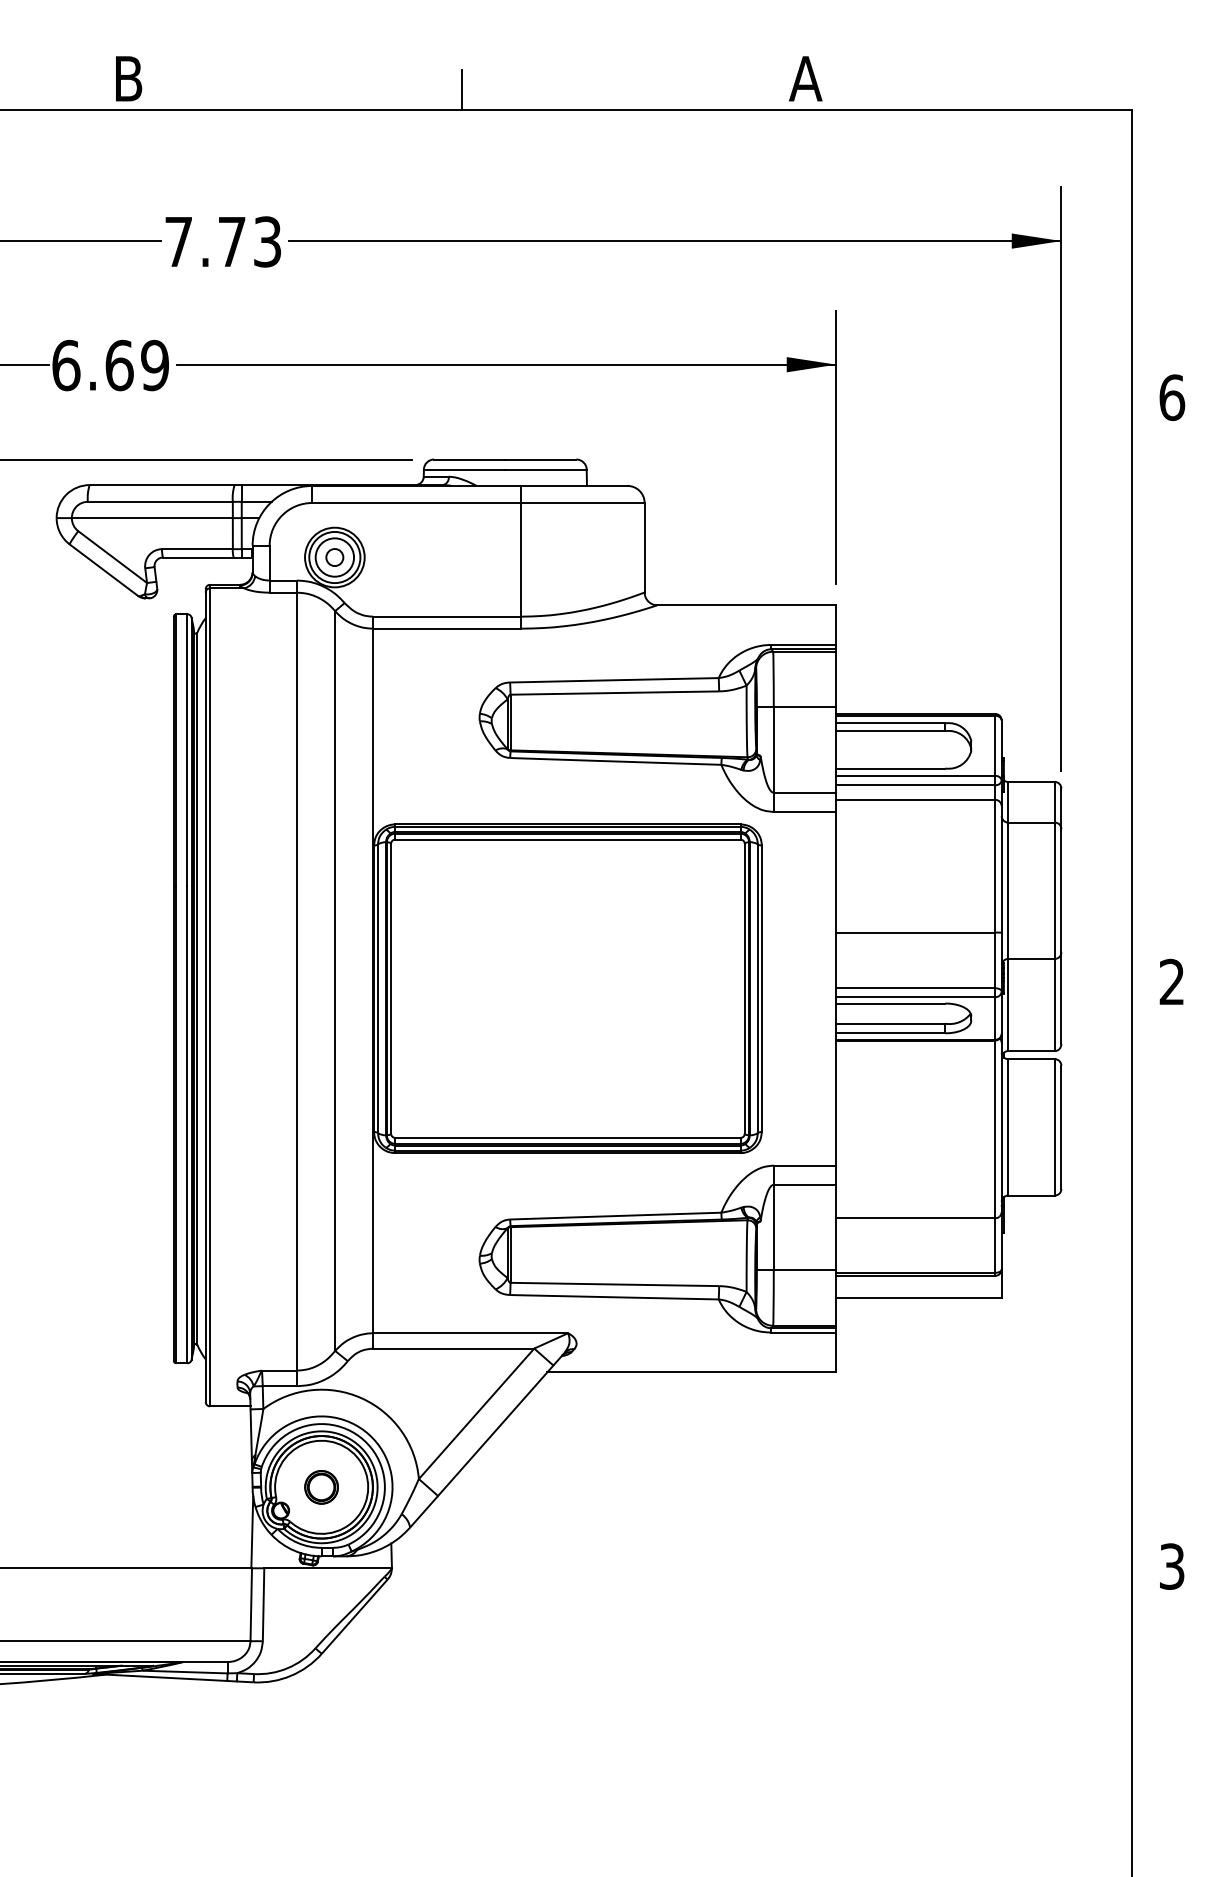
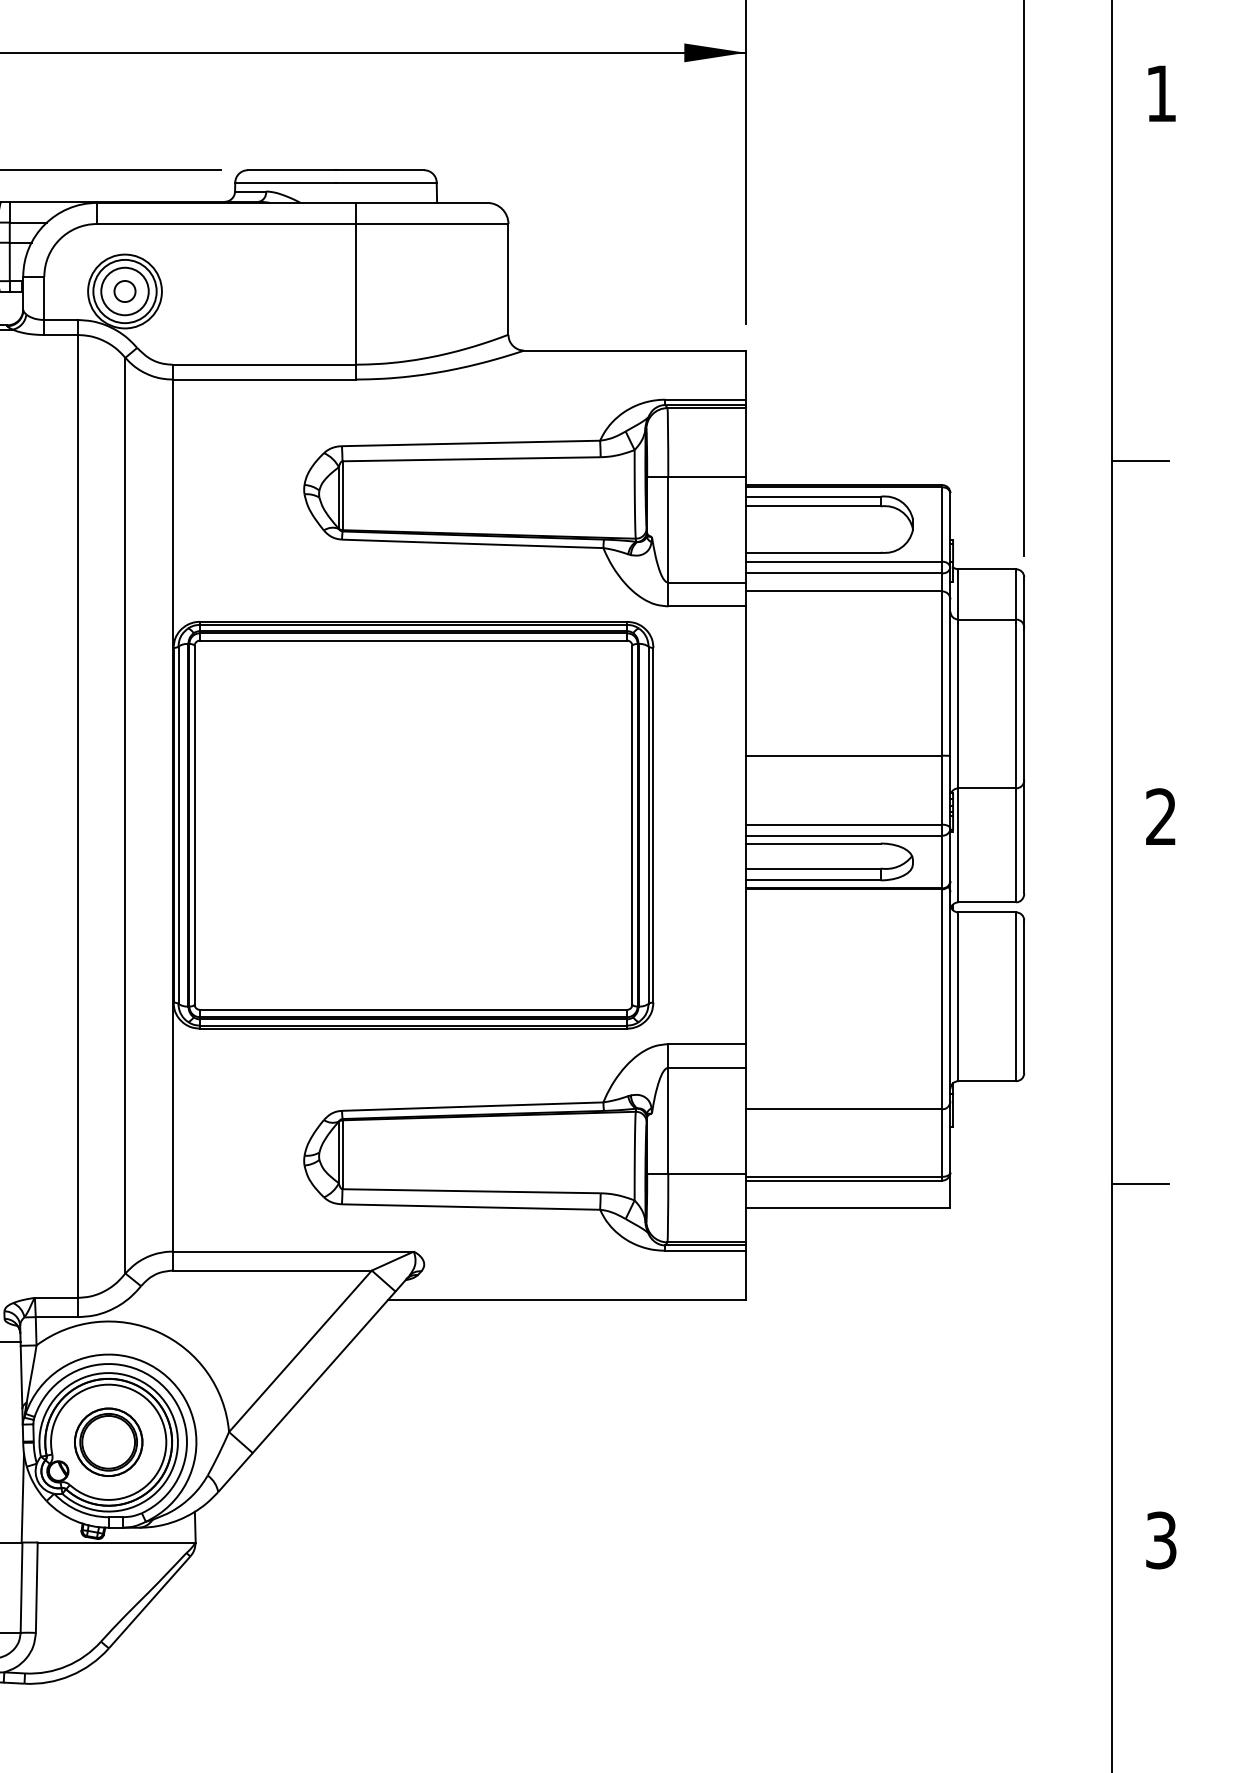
text: (1172, 397) -> (1161, 93), 6 -> 1
line: (1155, 694) -> (1140, 461), added
line: (1155, 1278) -> (1140, 1183), added
part: (321, 1487) -> (108, 1442), size x1.67

